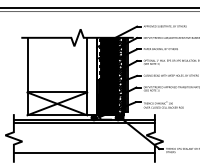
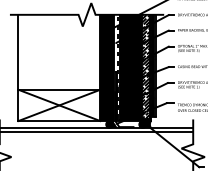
fill: (91, 76) -> (106, 67), added

